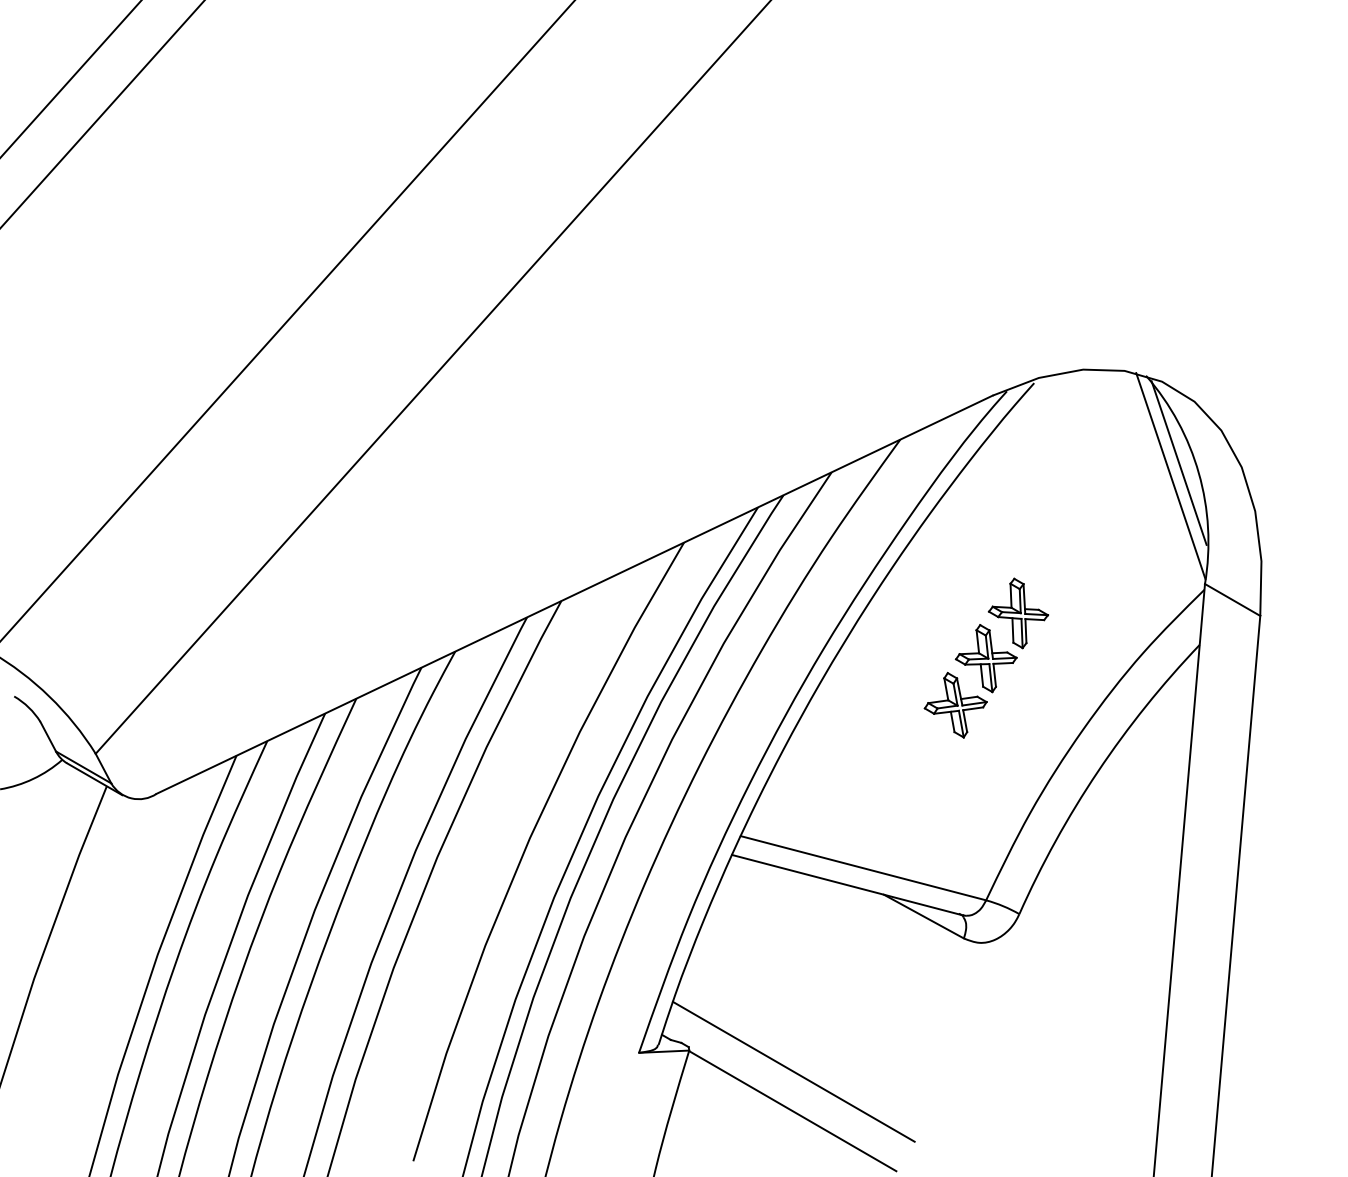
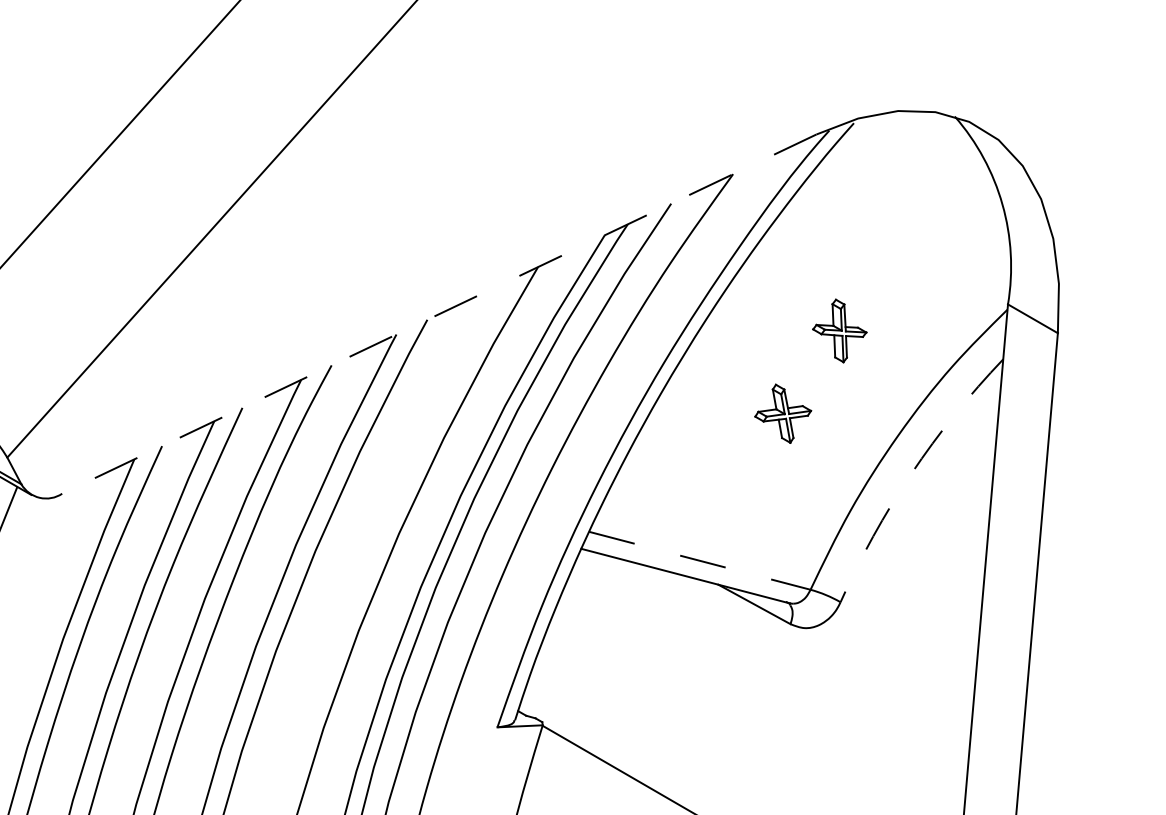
line: (1178, 462) -> (984, 194), removed
line: (1170, 475) -> (976, 206), removed
line: (574, 594) -> (439, 313), solid -> dashed
part: (985, 658) -> (810, 371), removed
arc: (1097, 771) -> (911, 473), solid -> dashed
line: (863, 868) -> (699, 561), solid -> dashed
line: (793, 1071) -> (636, 744), removed

